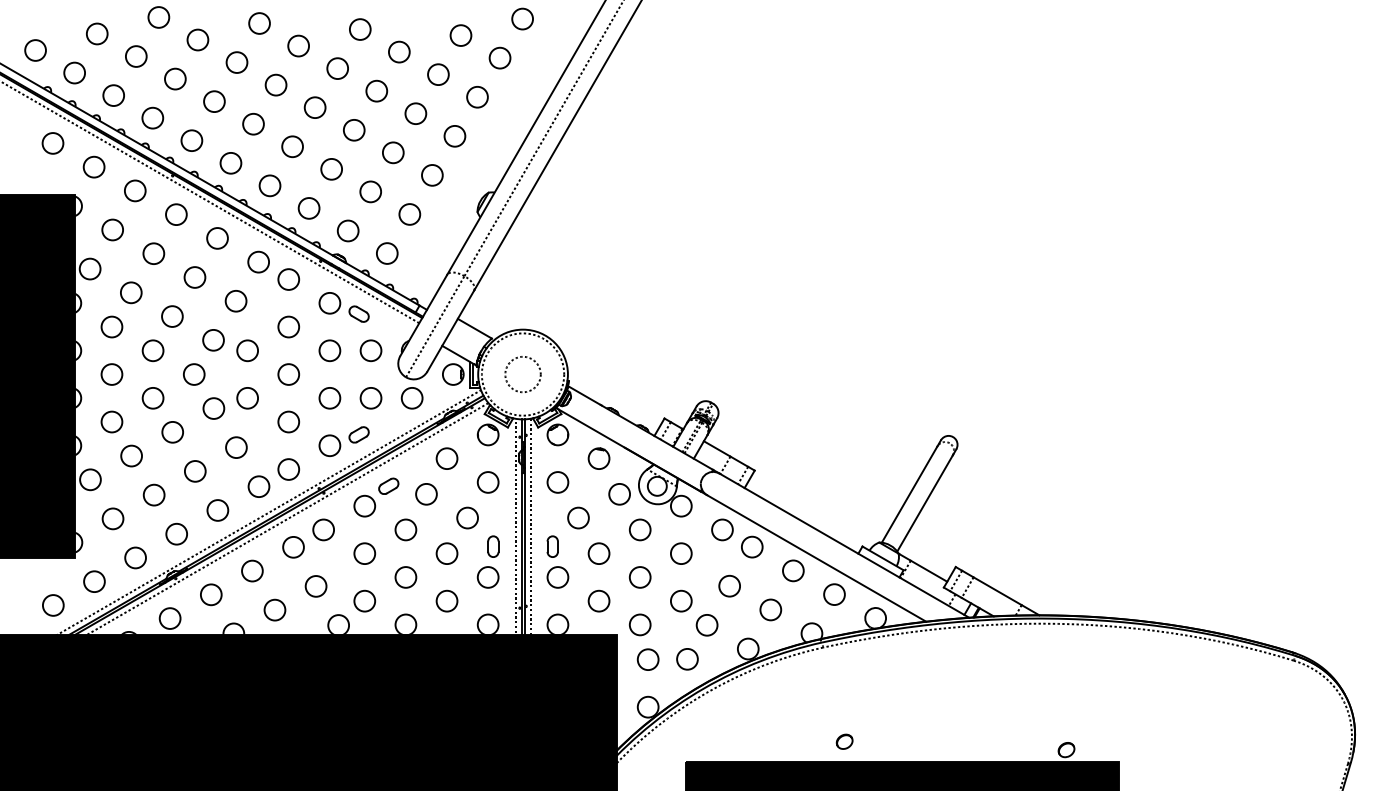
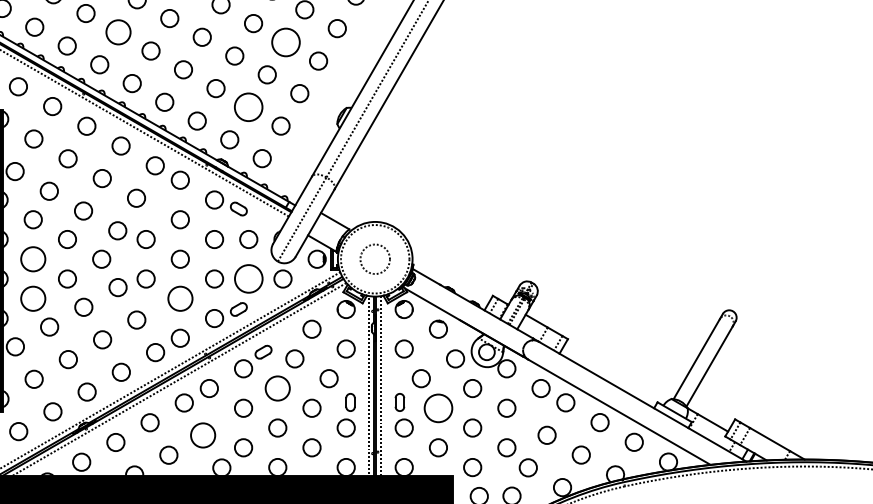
circle: (214, 101) -> (118, 32), size x1.4
circle: (415, 113) -> (285, 42), size x1.6
circle: (370, 191) -> (248, 107), size x1.6
circle: (111, 374) -> (32, 259), size x1.4
circle: (370, 398) -> (248, 279), size x1.6
circle: (111, 421) -> (32, 298), size x1.4
circle: (288, 421) -> (180, 298), size x1.4
circle: (405, 529) -> (277, 388), size x1.4
circle: (598, 553) -> (437, 408), size x1.6
circle: (315, 586) -> (202, 435), size x1.4

